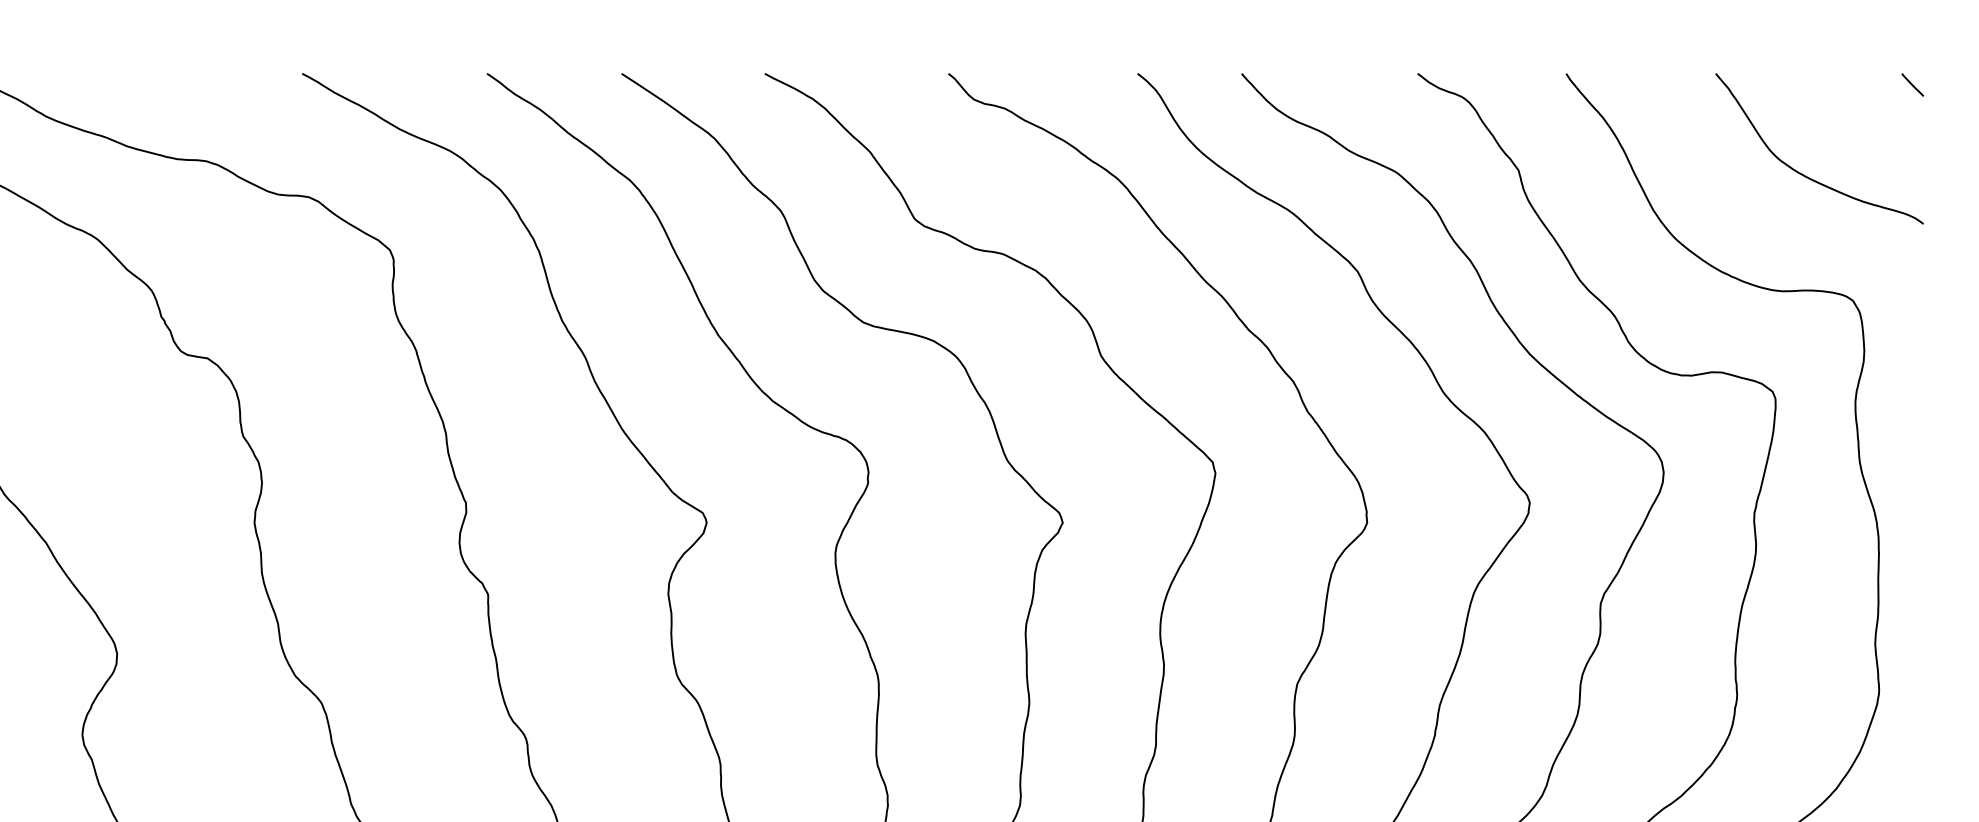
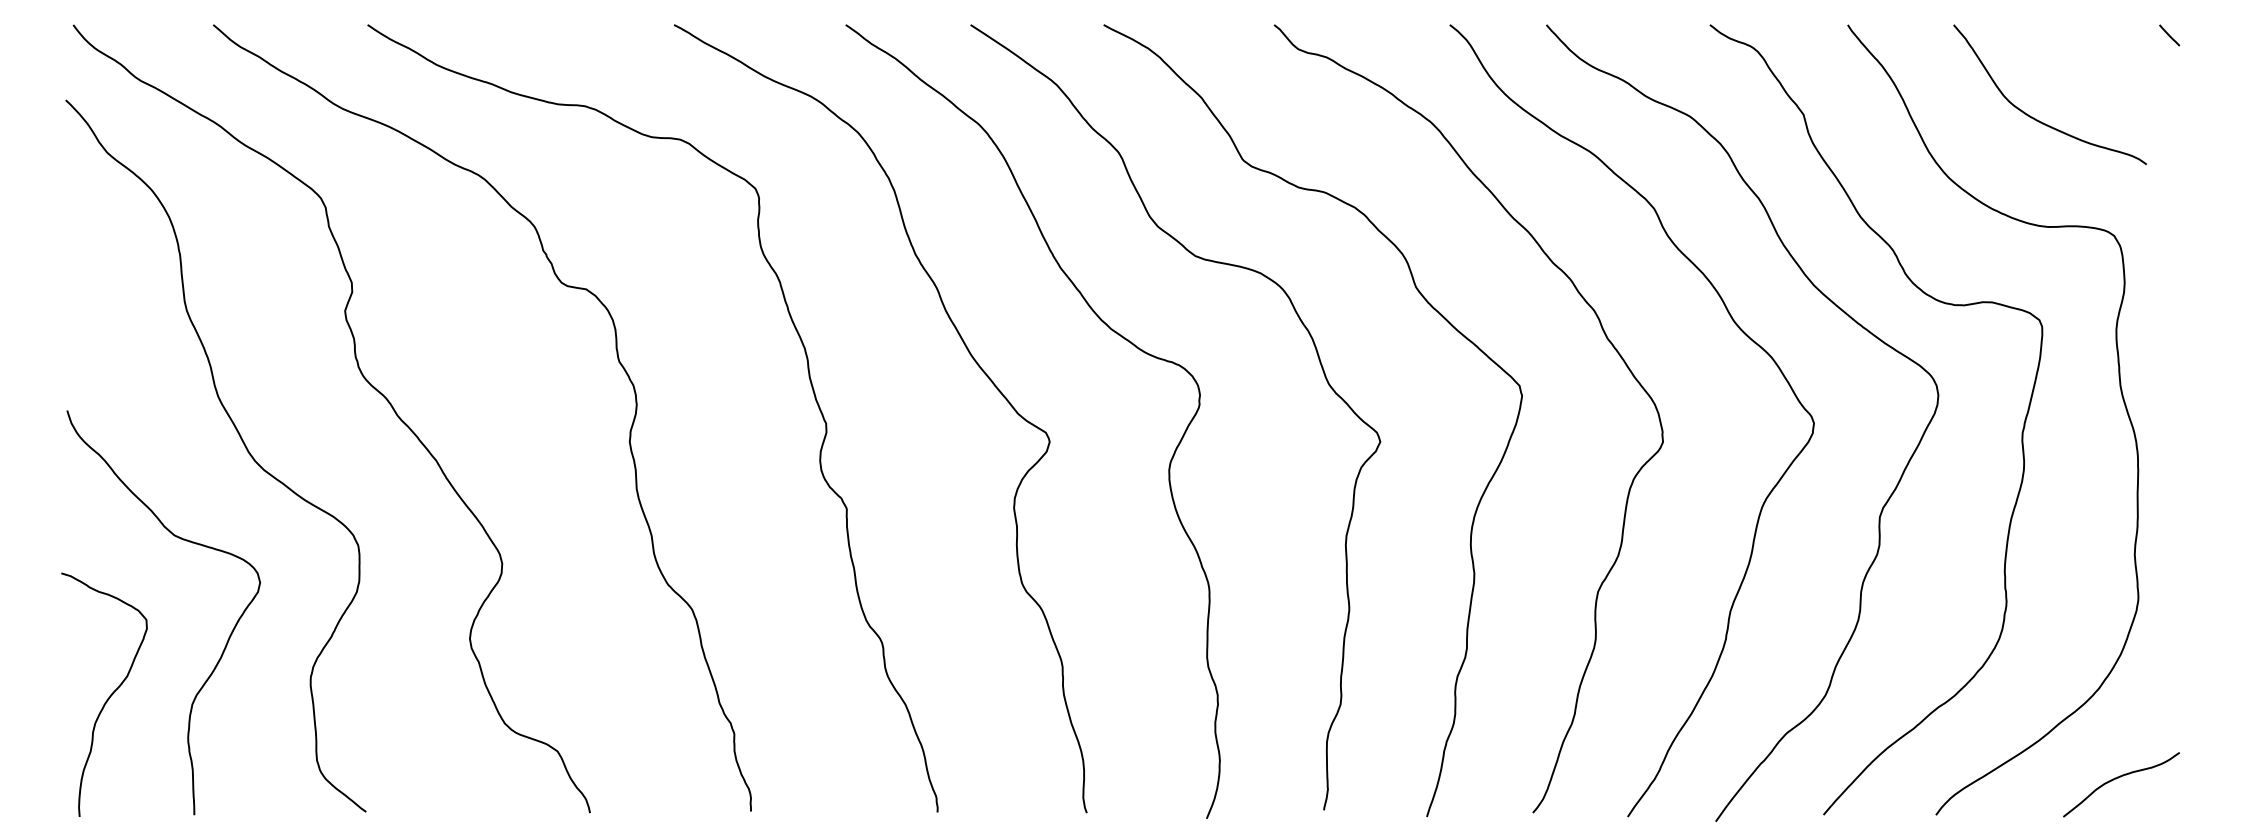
curve: (1802, 173) -> (2034, 117), moved

